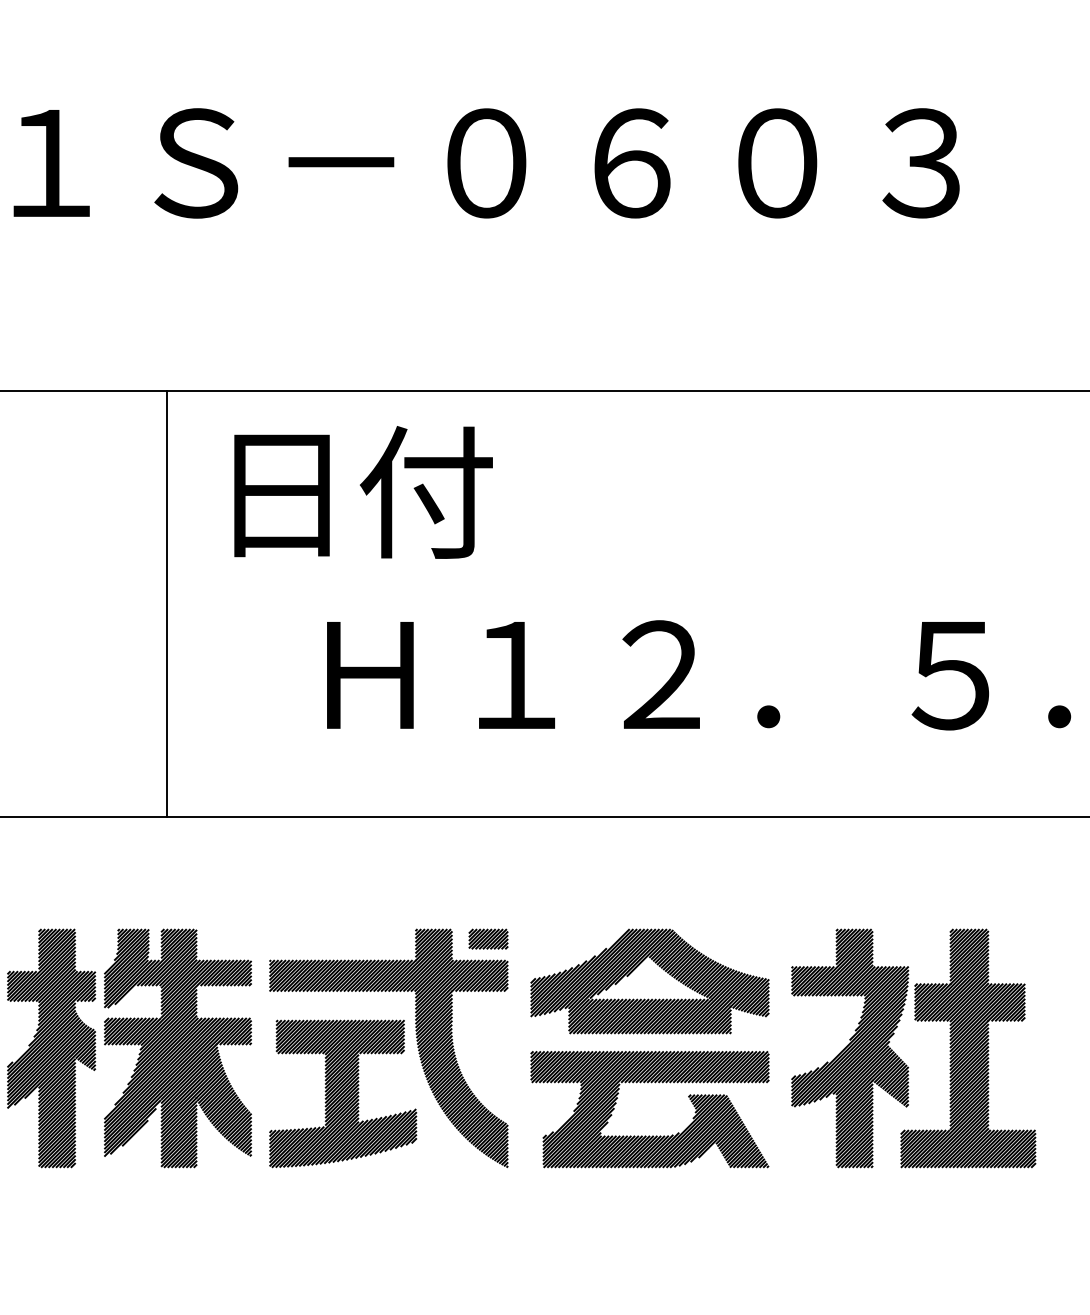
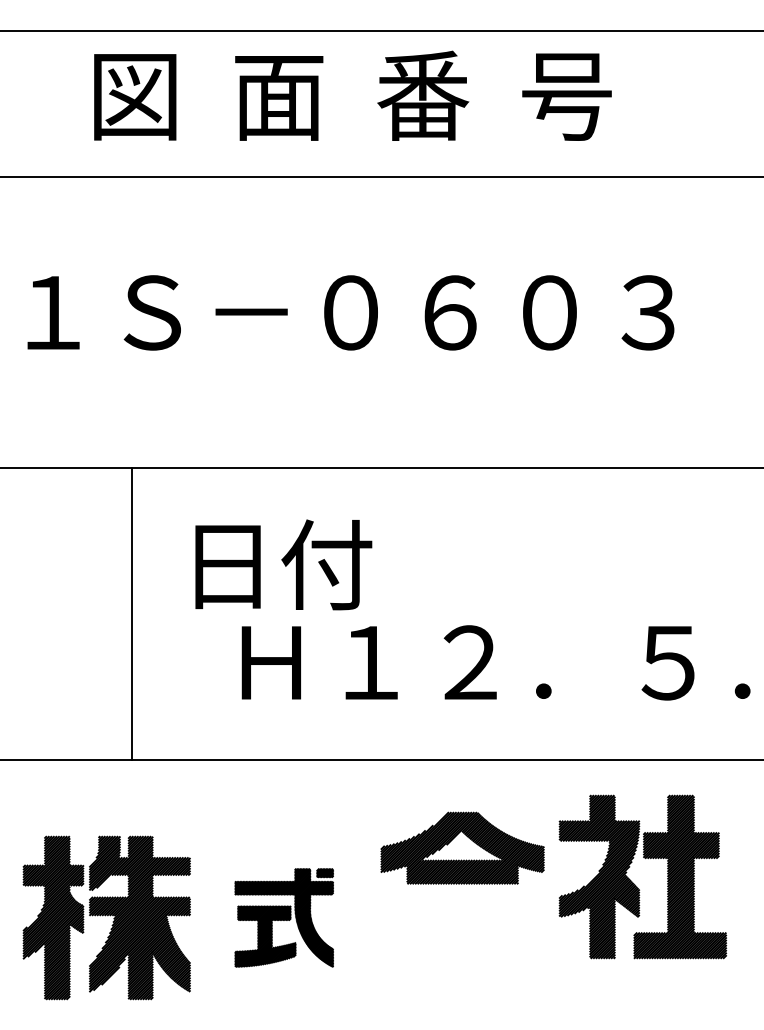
text: (363, 491) -> (283, 564), moved
part: (649, 980) -> (462, 847), moved
part: (389, 1047) -> (284, 917), size x0.6
part: (901, 1057) -> (634, 883), moved
part: (643, 1084) -> (458, 942), removed

